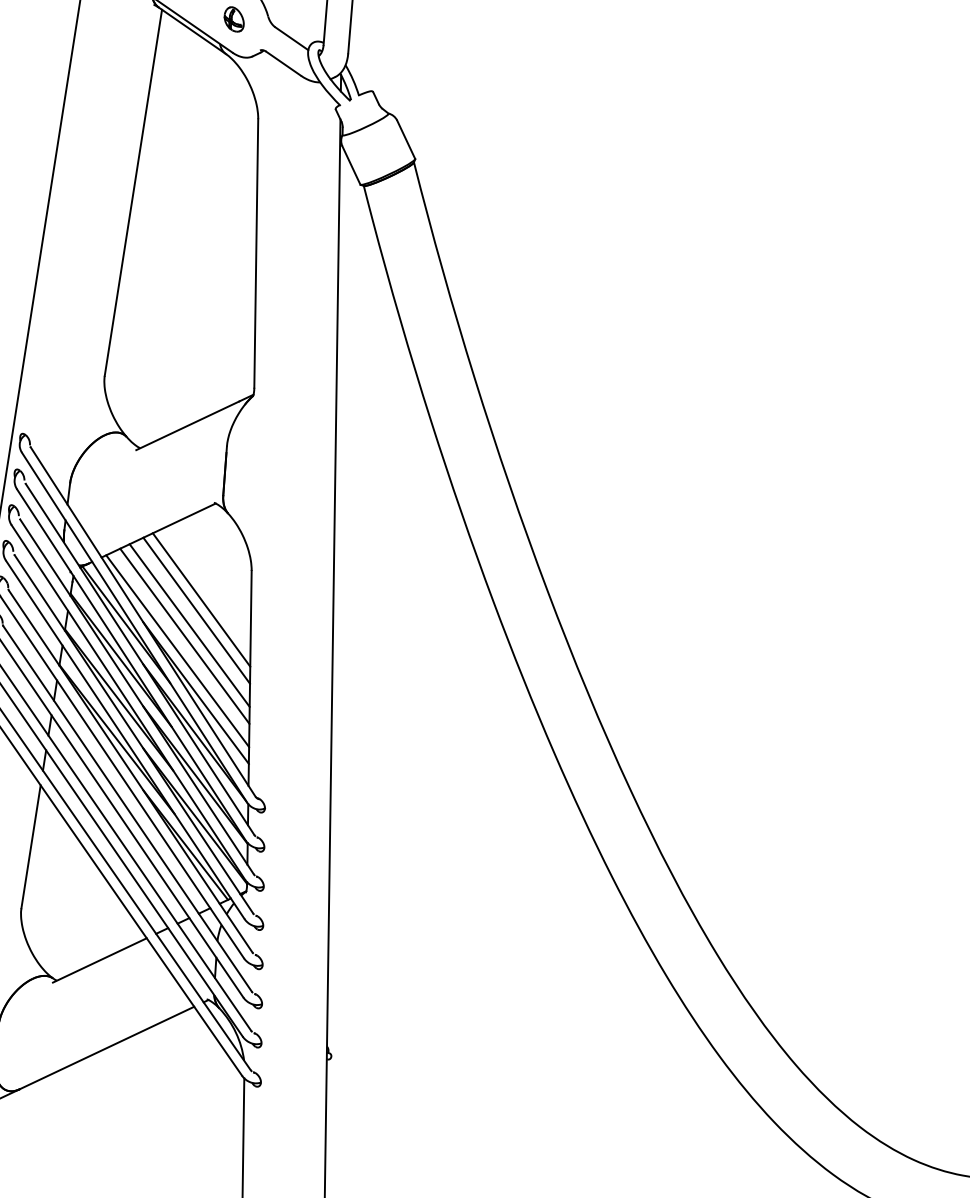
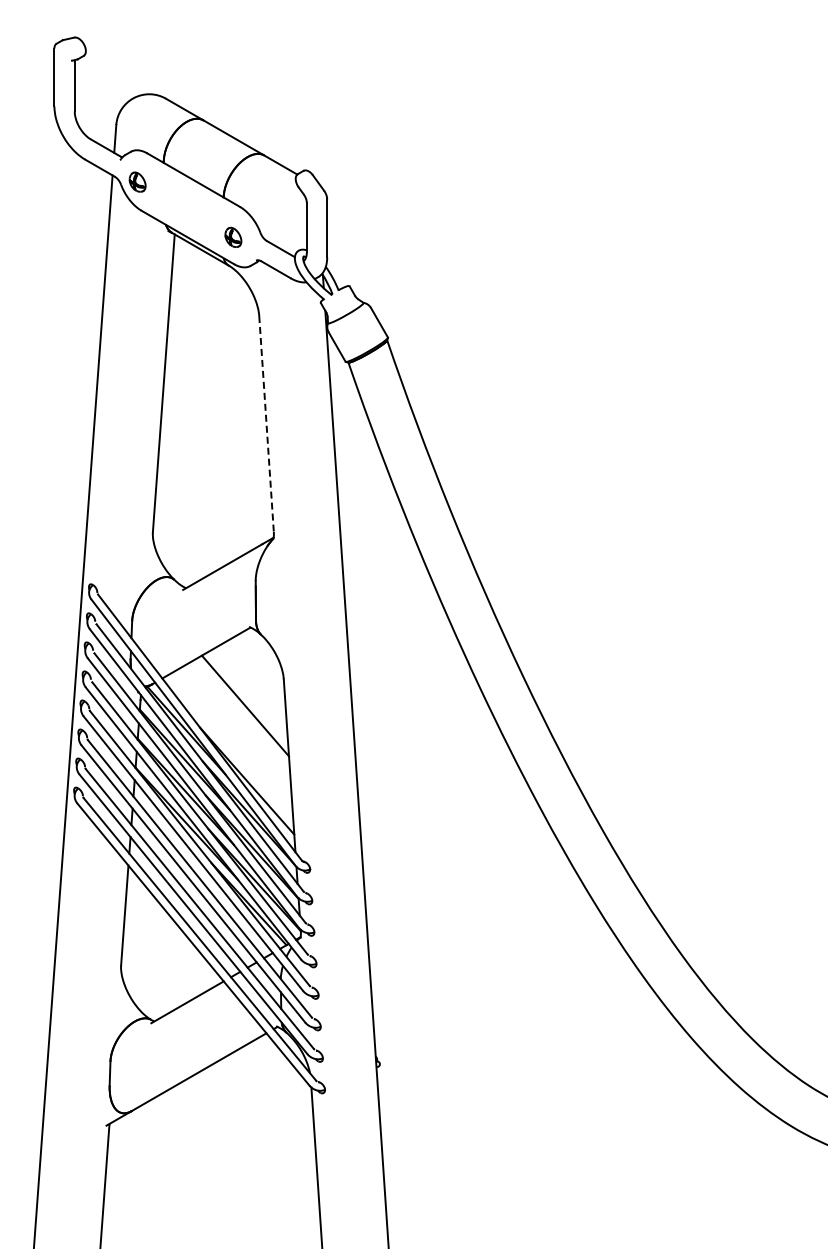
line: (256, 254) -> (266, 424), solid -> dashed
line: (195, 610) -> (241, 714), removed
line: (189, 624) -> (237, 726), removed
line: (184, 636) -> (234, 736), removed
line: (177, 650) -> (229, 748), removed

